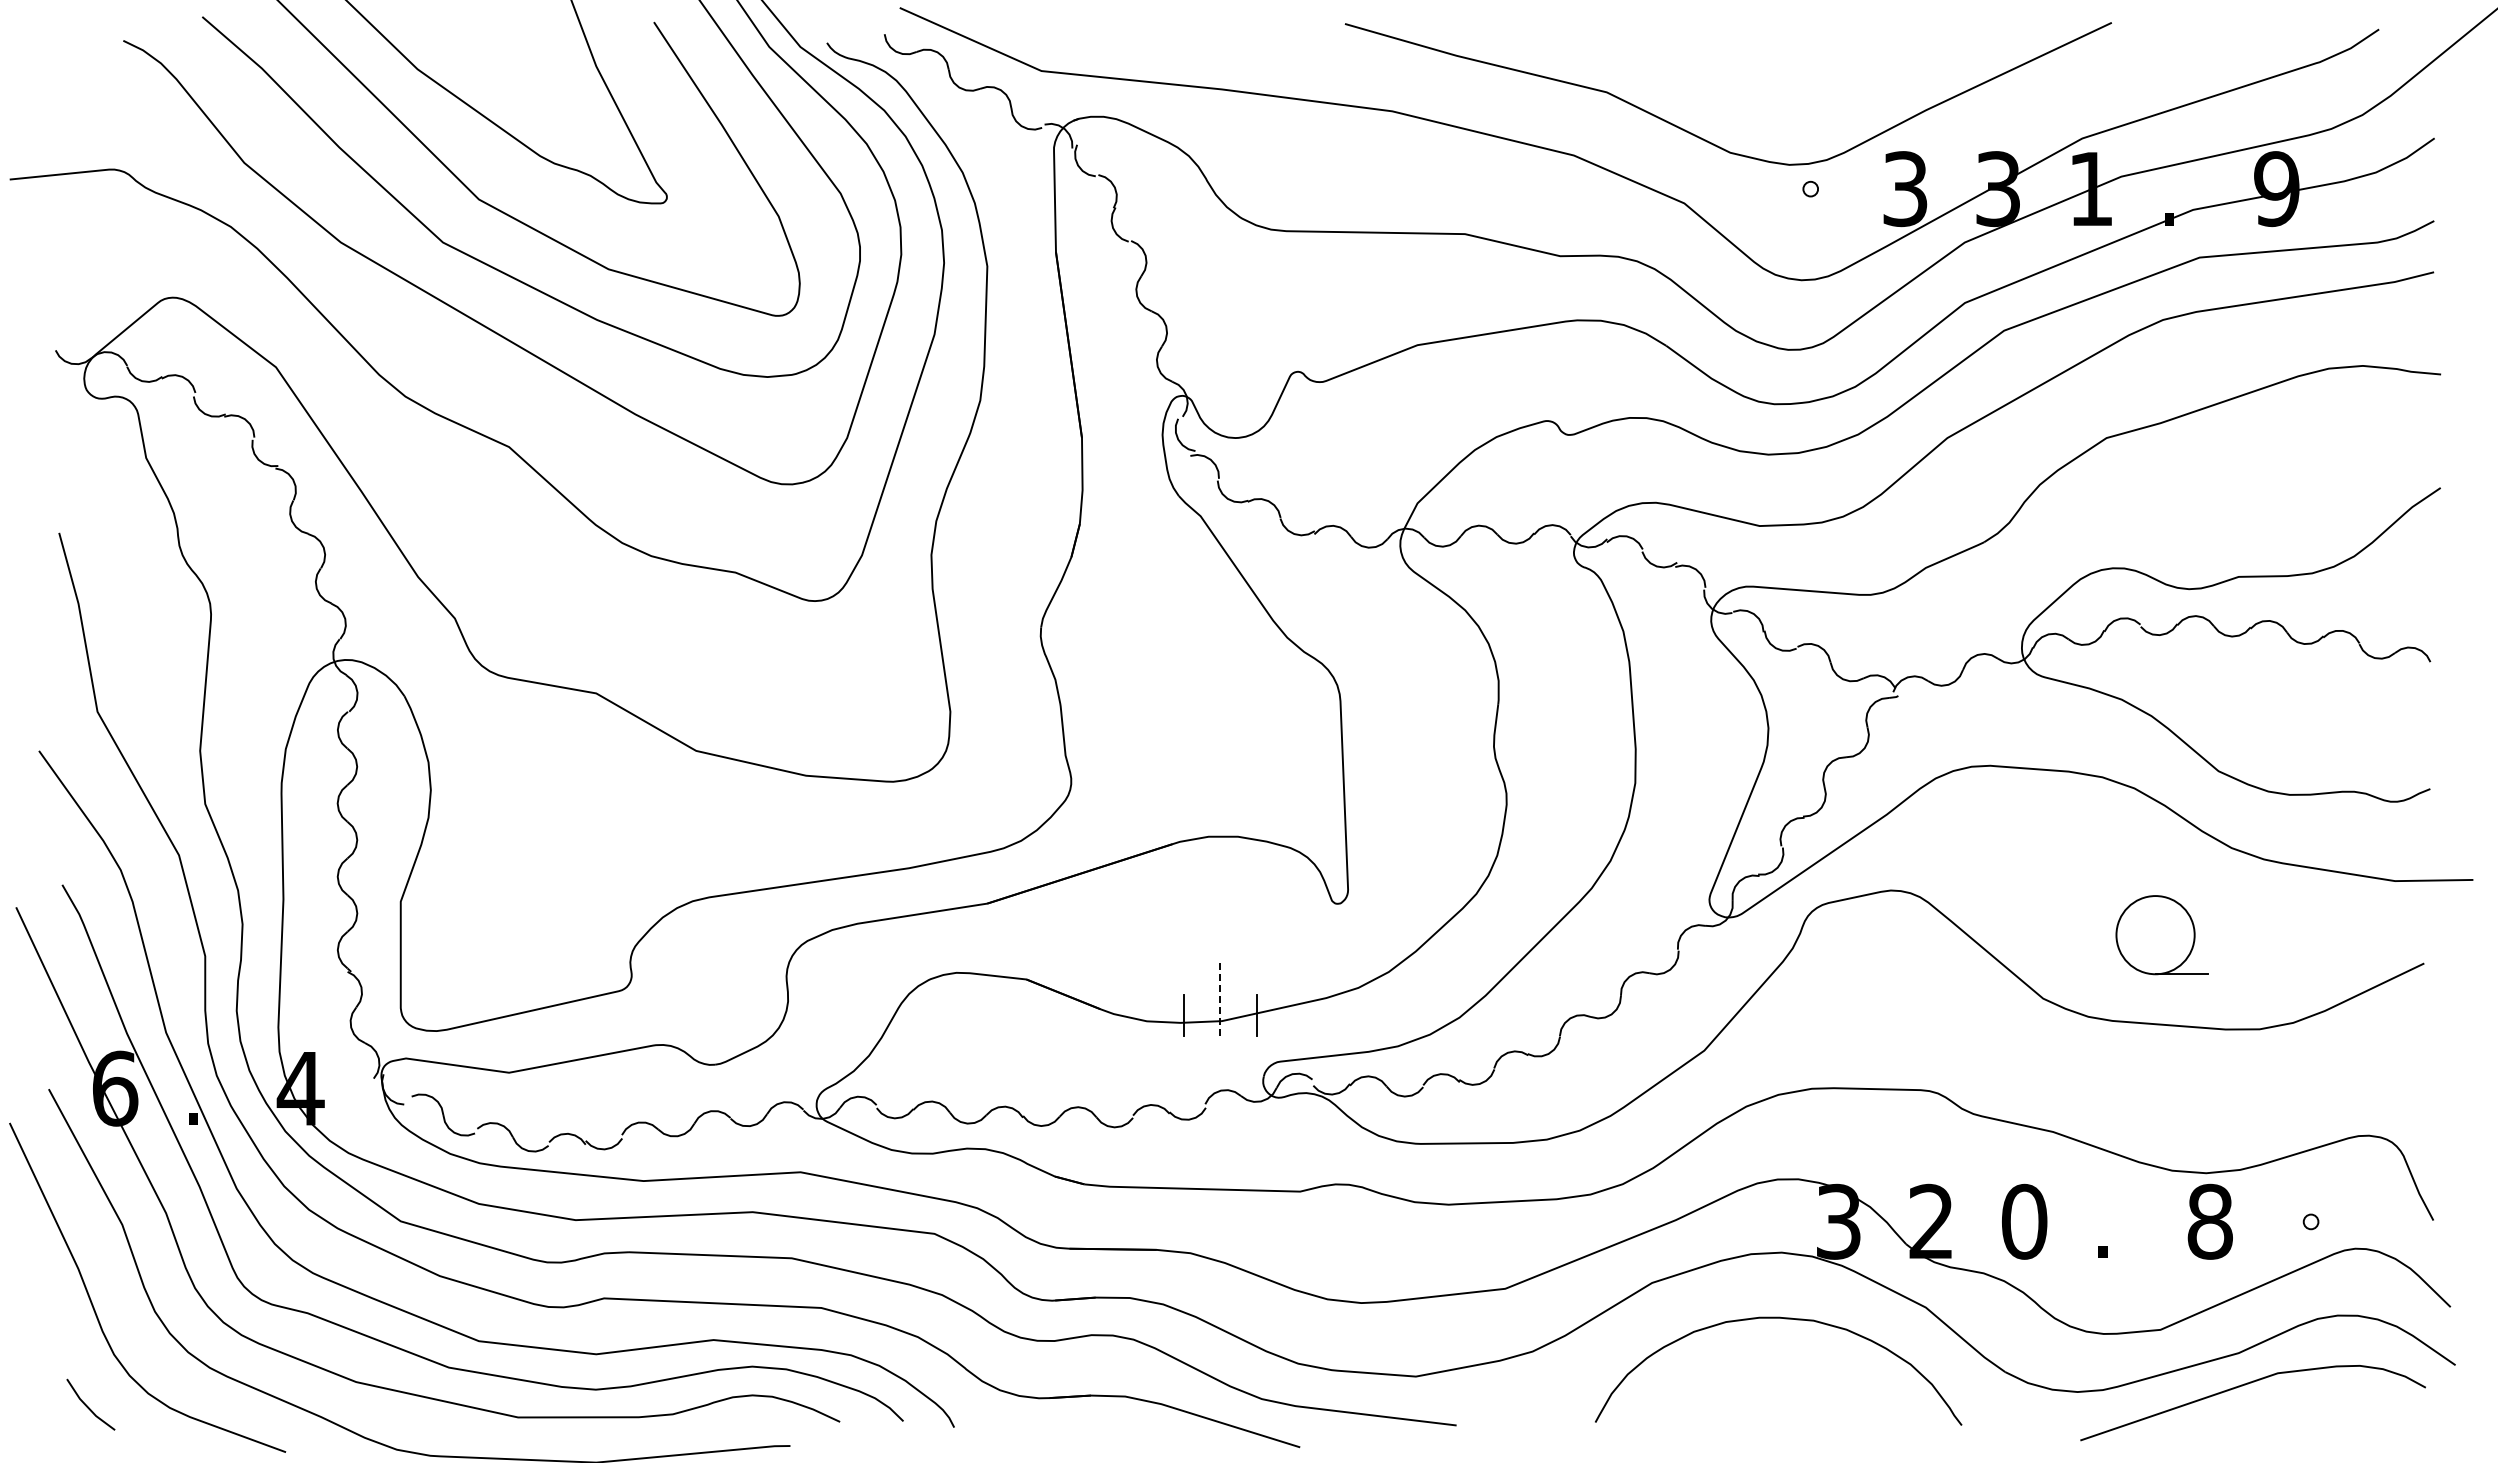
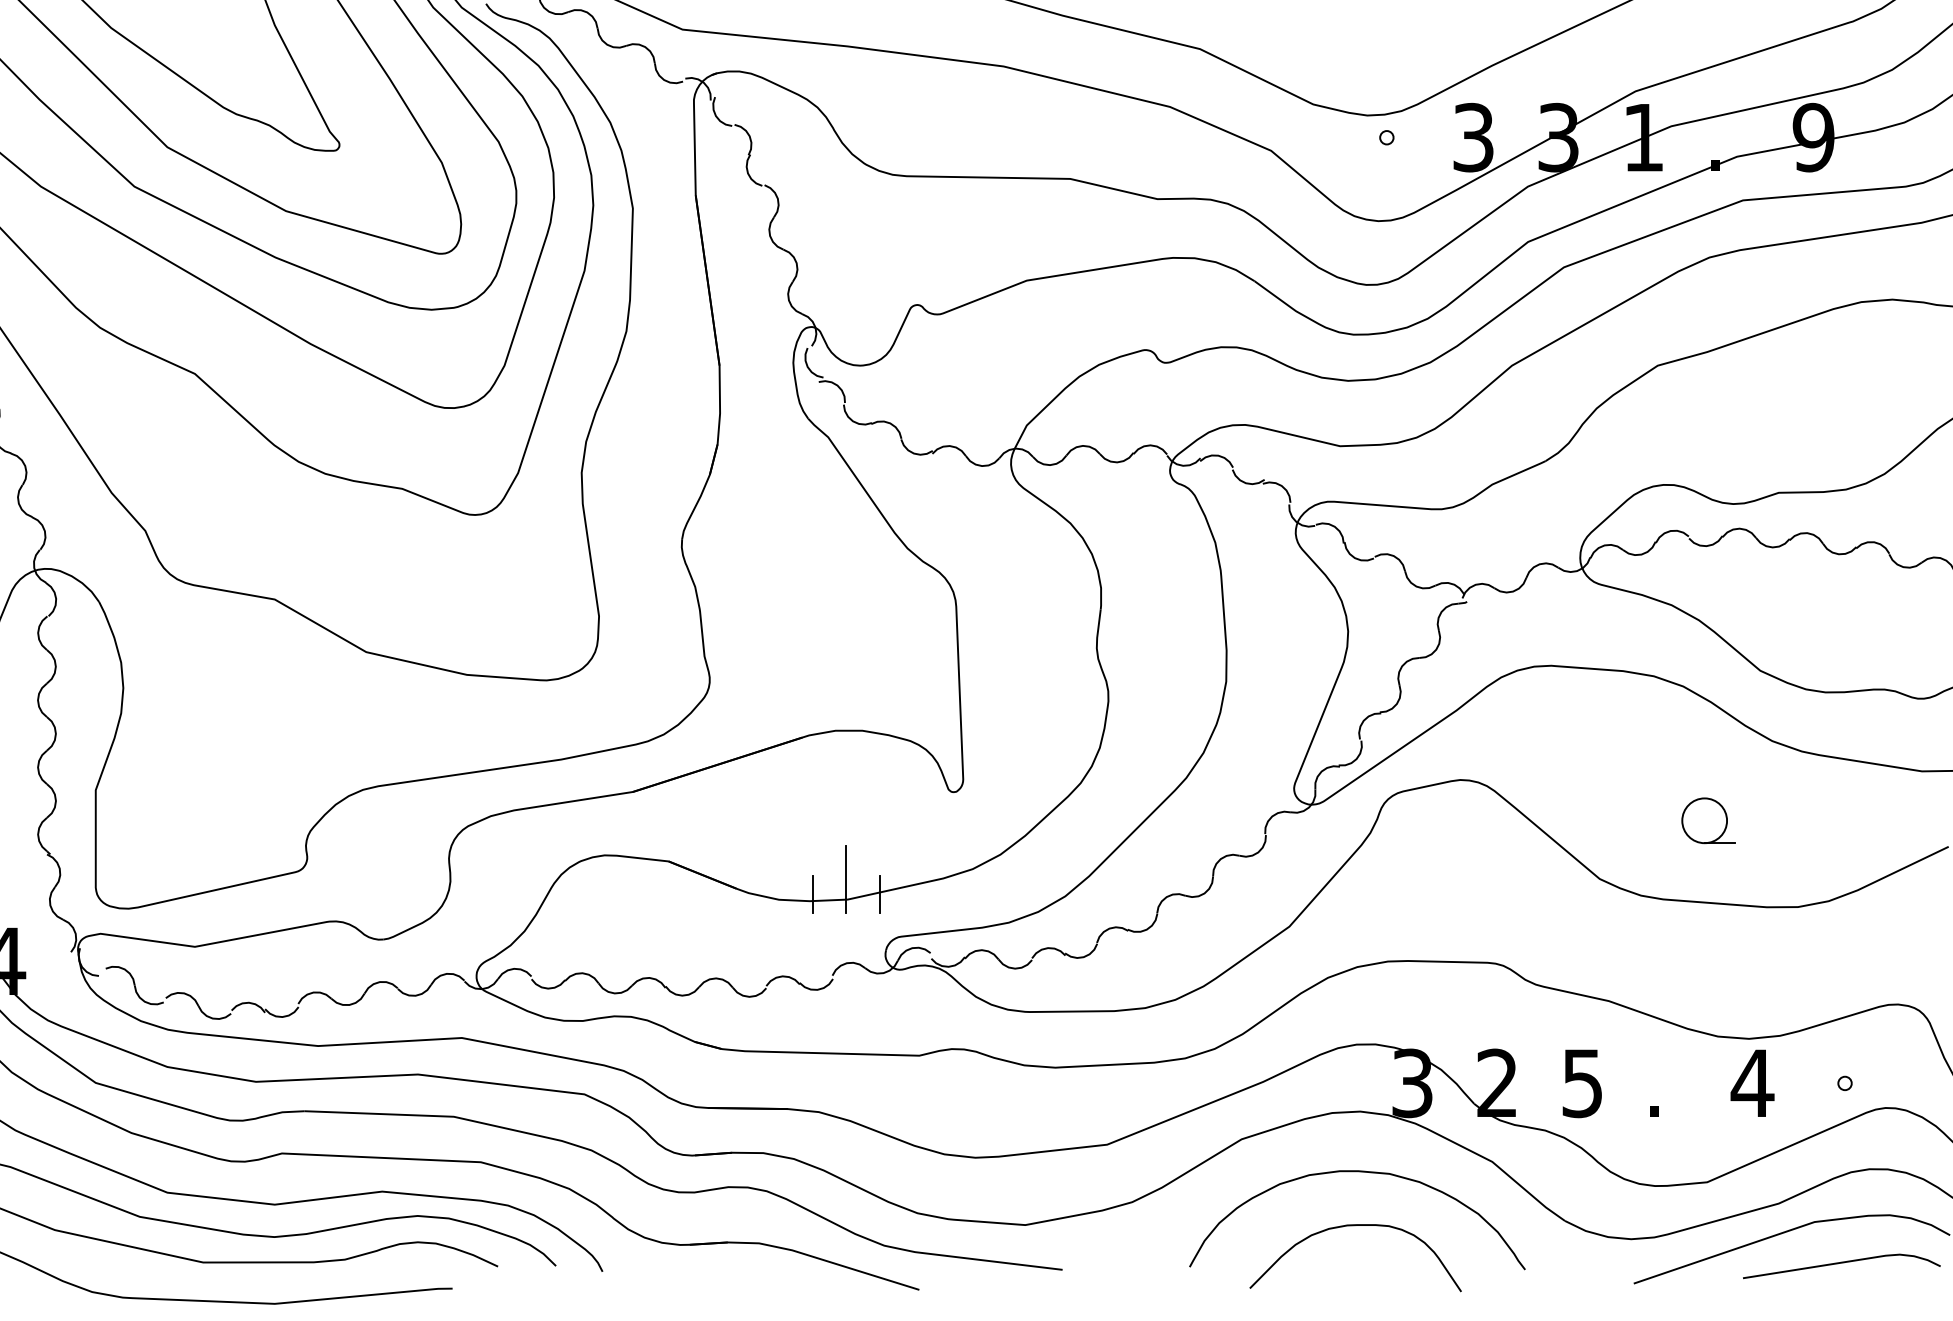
part: (2161, 934) -> (1708, 820), size x0.62
line: (1220, 999) -> (846, 879), dashed -> solid
text: (2024, 1221) -> (1582, 1083), 0 -> 5
text: (2210, 1221) -> (1752, 1083), 8 -> 4
curve: (1776, 1377) -> (1355, 1225), added
curve: (2307, 1418) -> (1841, 1263), added

